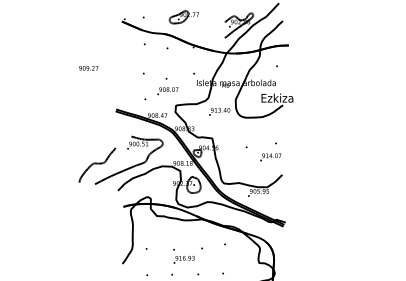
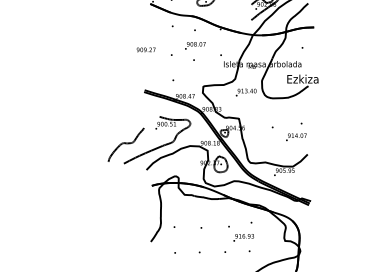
text: (88, 68) -> (145, 50), moved
text: (167, 91) -> (195, 46), moved
text: (183, 259) -> (243, 237), moved

